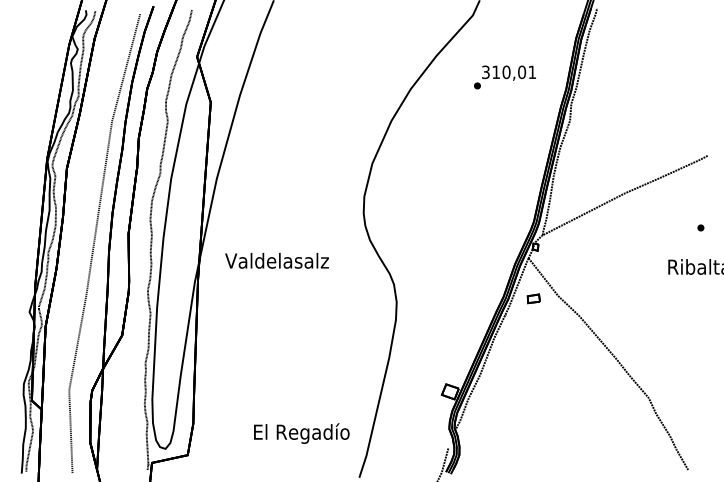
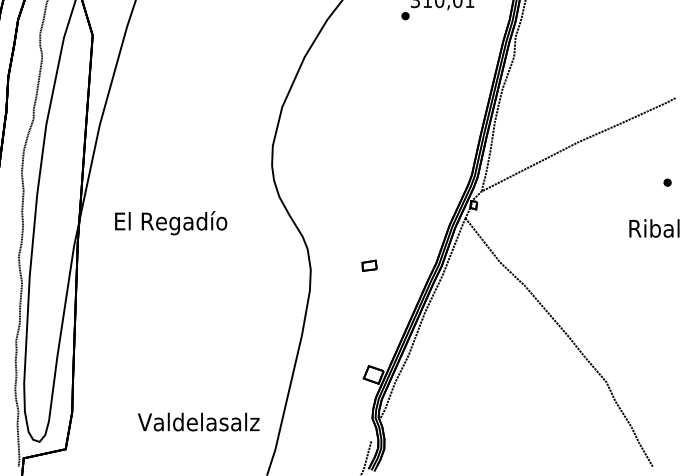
text: (276, 262) -> (169, 223), Valdelasalz -> El Regadío
part: (533, 298) -> (369, 265), moved
text: (301, 433) -> (199, 423), El Regadío -> Valdelasalz

